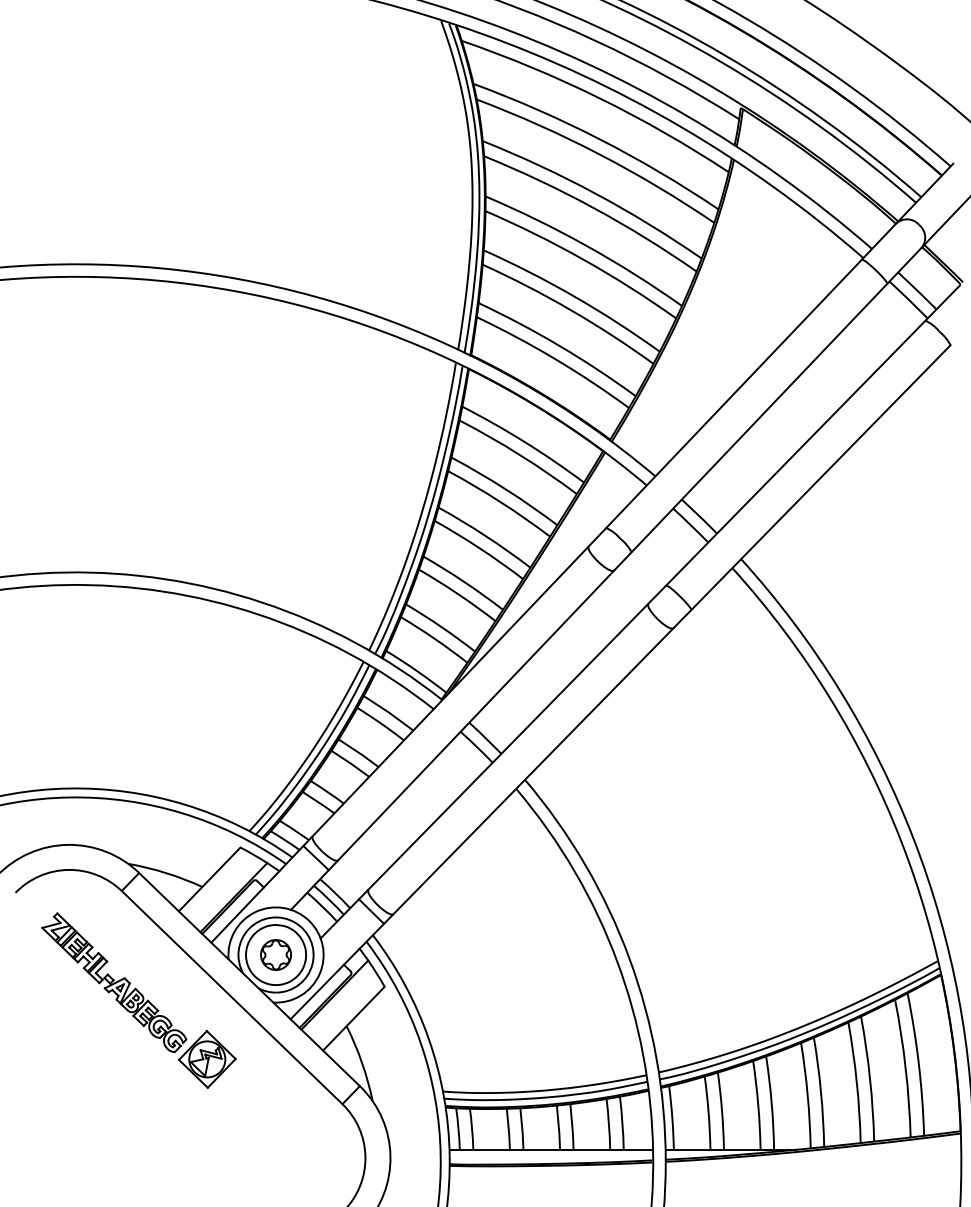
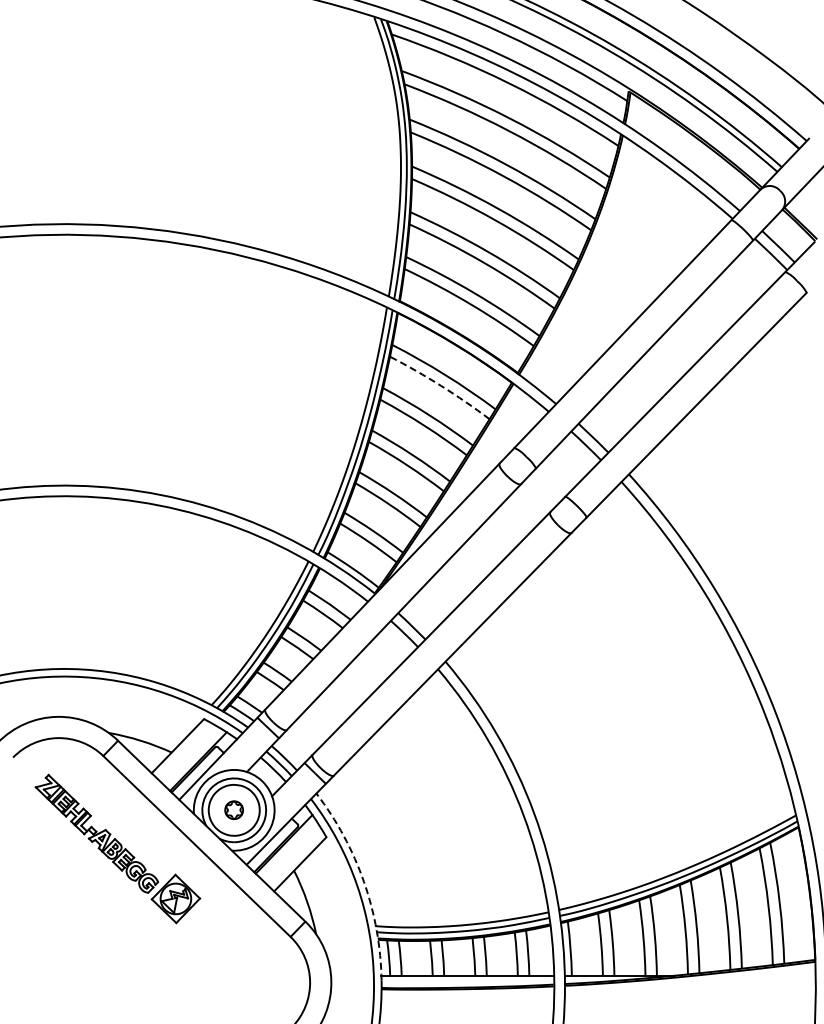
arc: (520, 454) -> (441, 385), solid -> dashed
part: (275, 954) -> (233, 809), size x0.7
arc: (429, 1038) -> (364, 881), solid -> dashed

